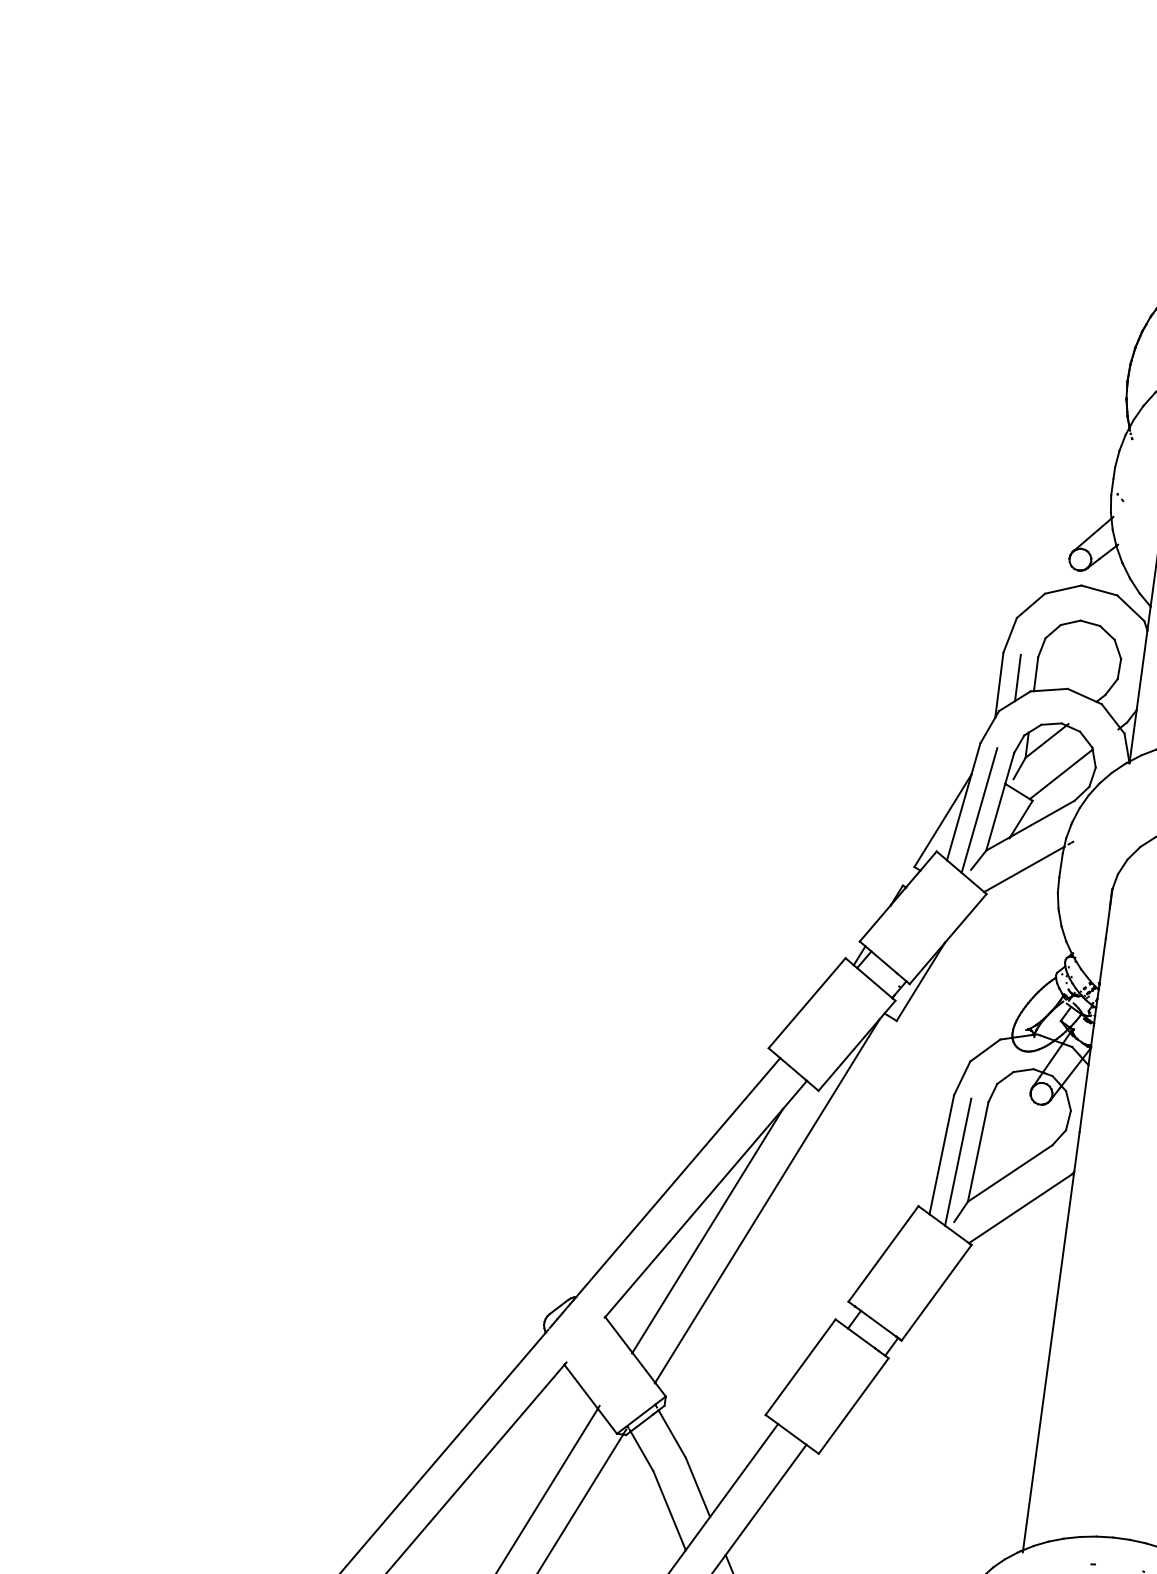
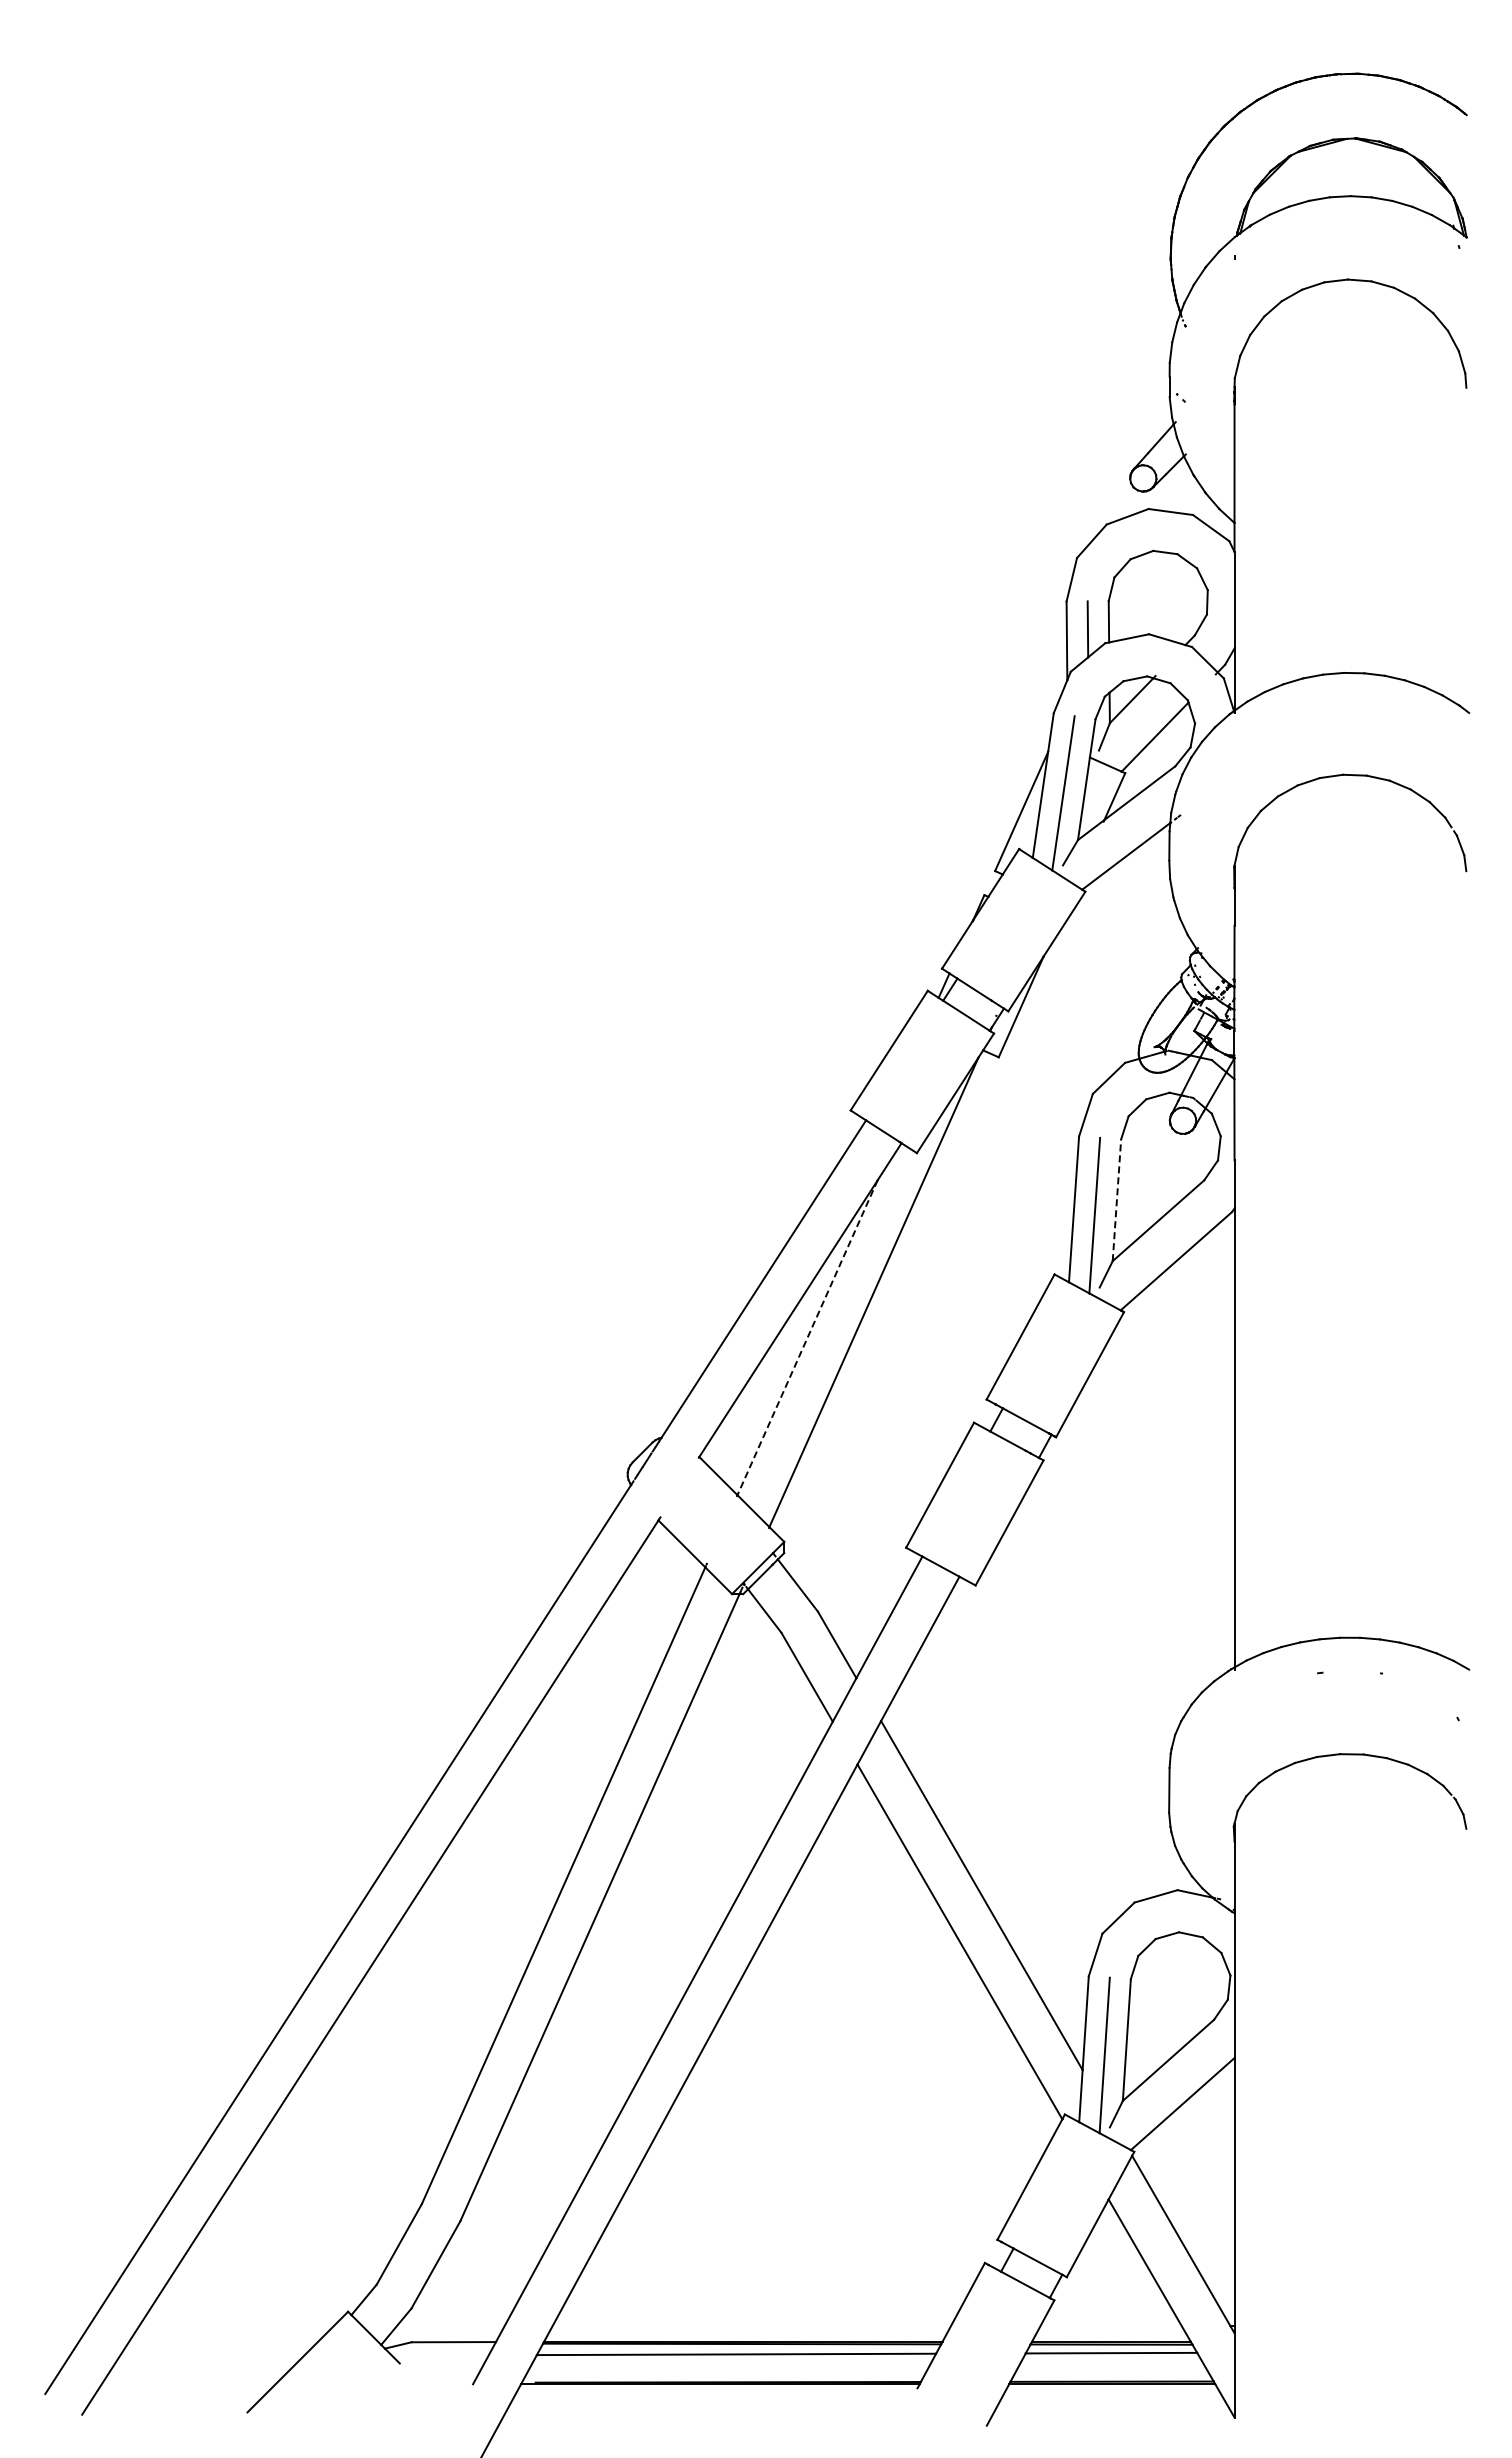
line: (977, 1151) -> (1116, 1199), solid -> dashed
line: (707, 1231) -> (807, 1338), solid -> dashed

